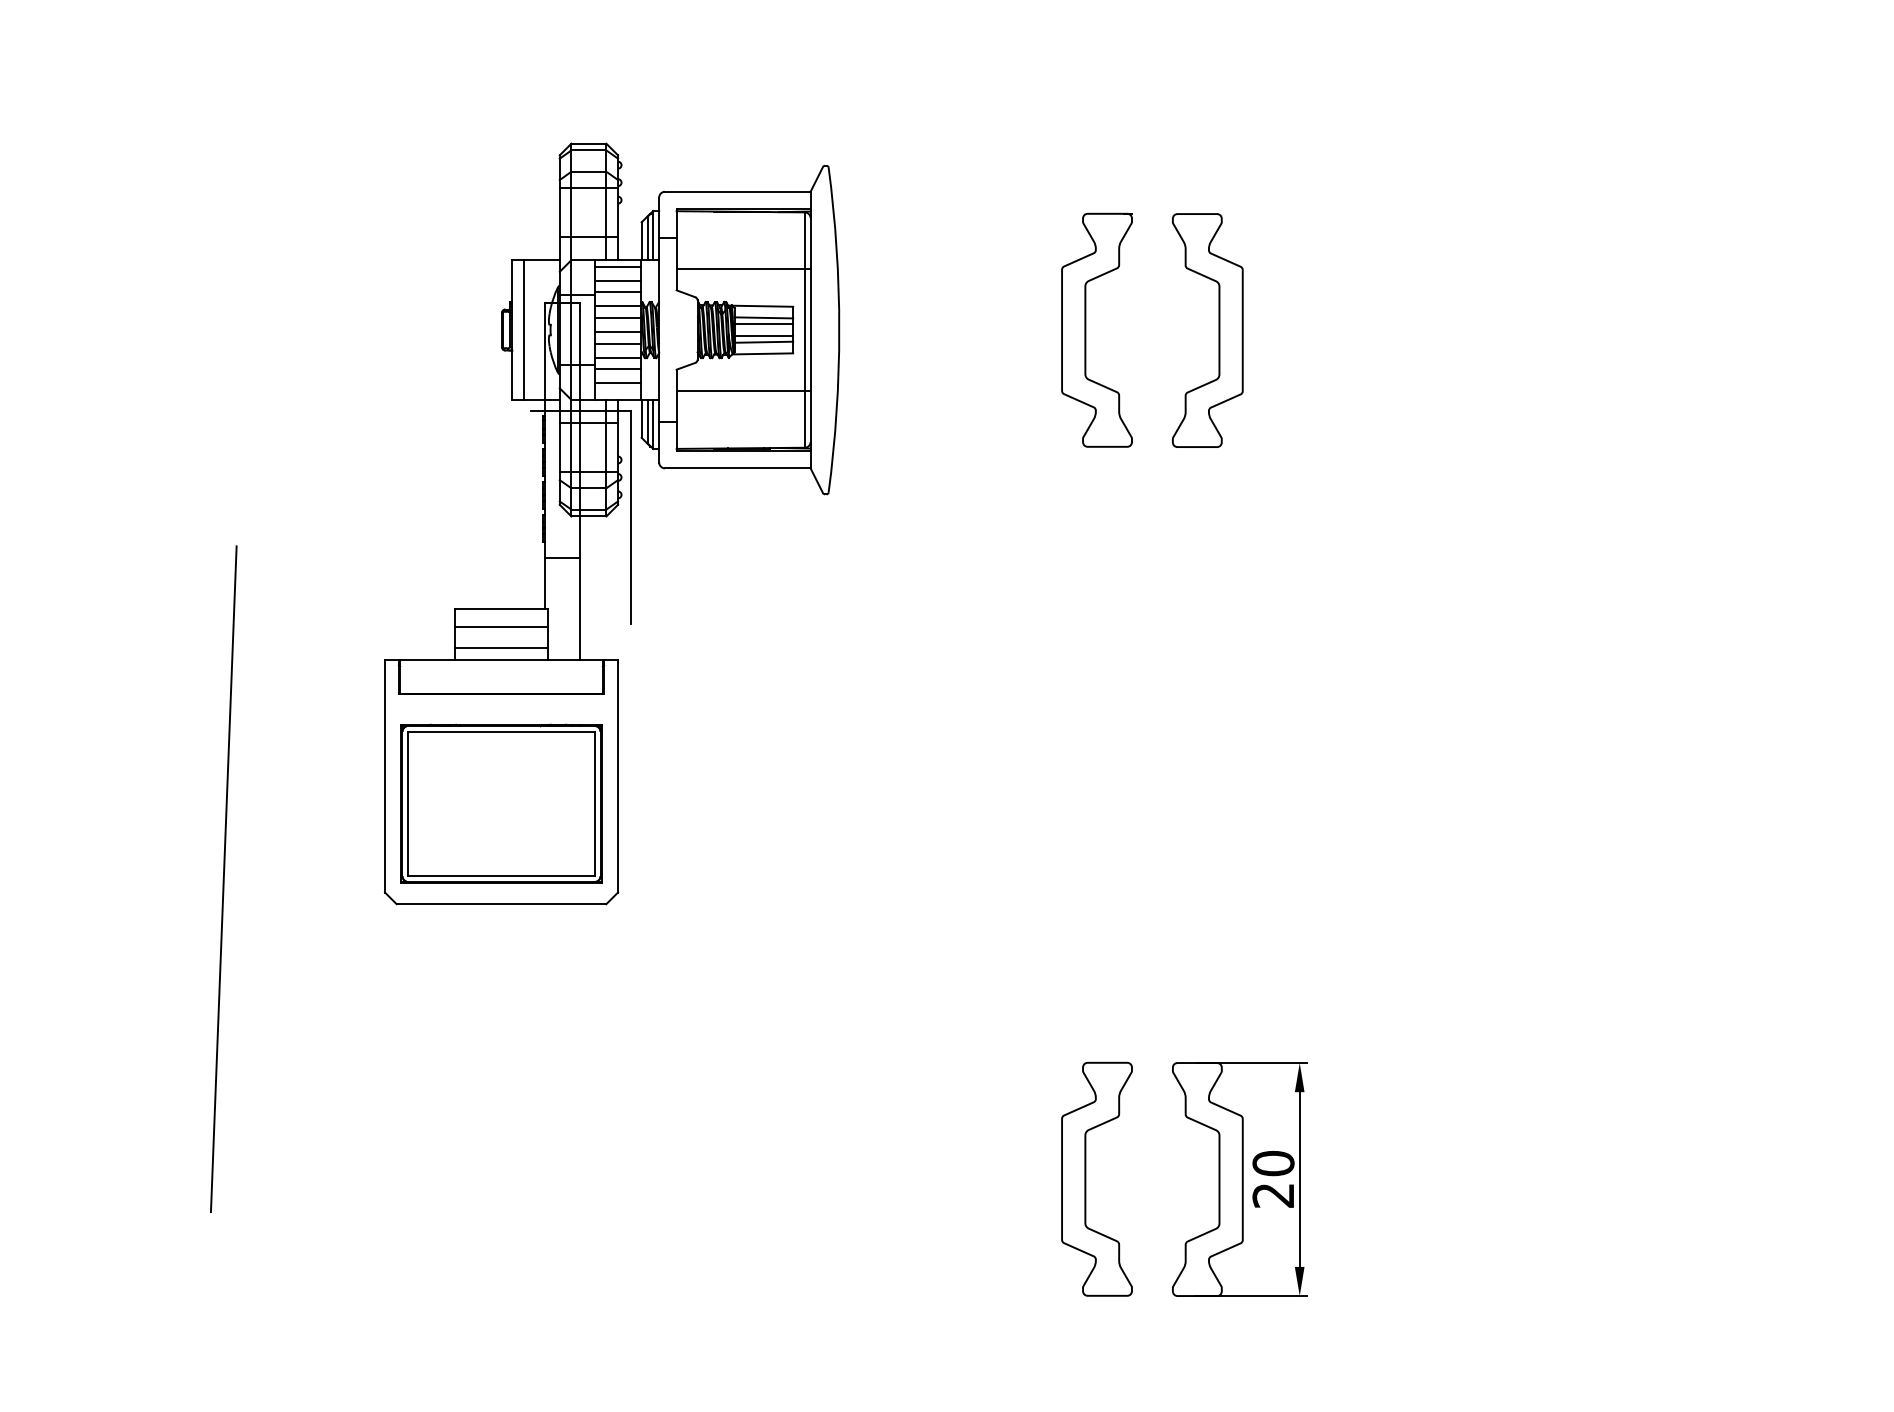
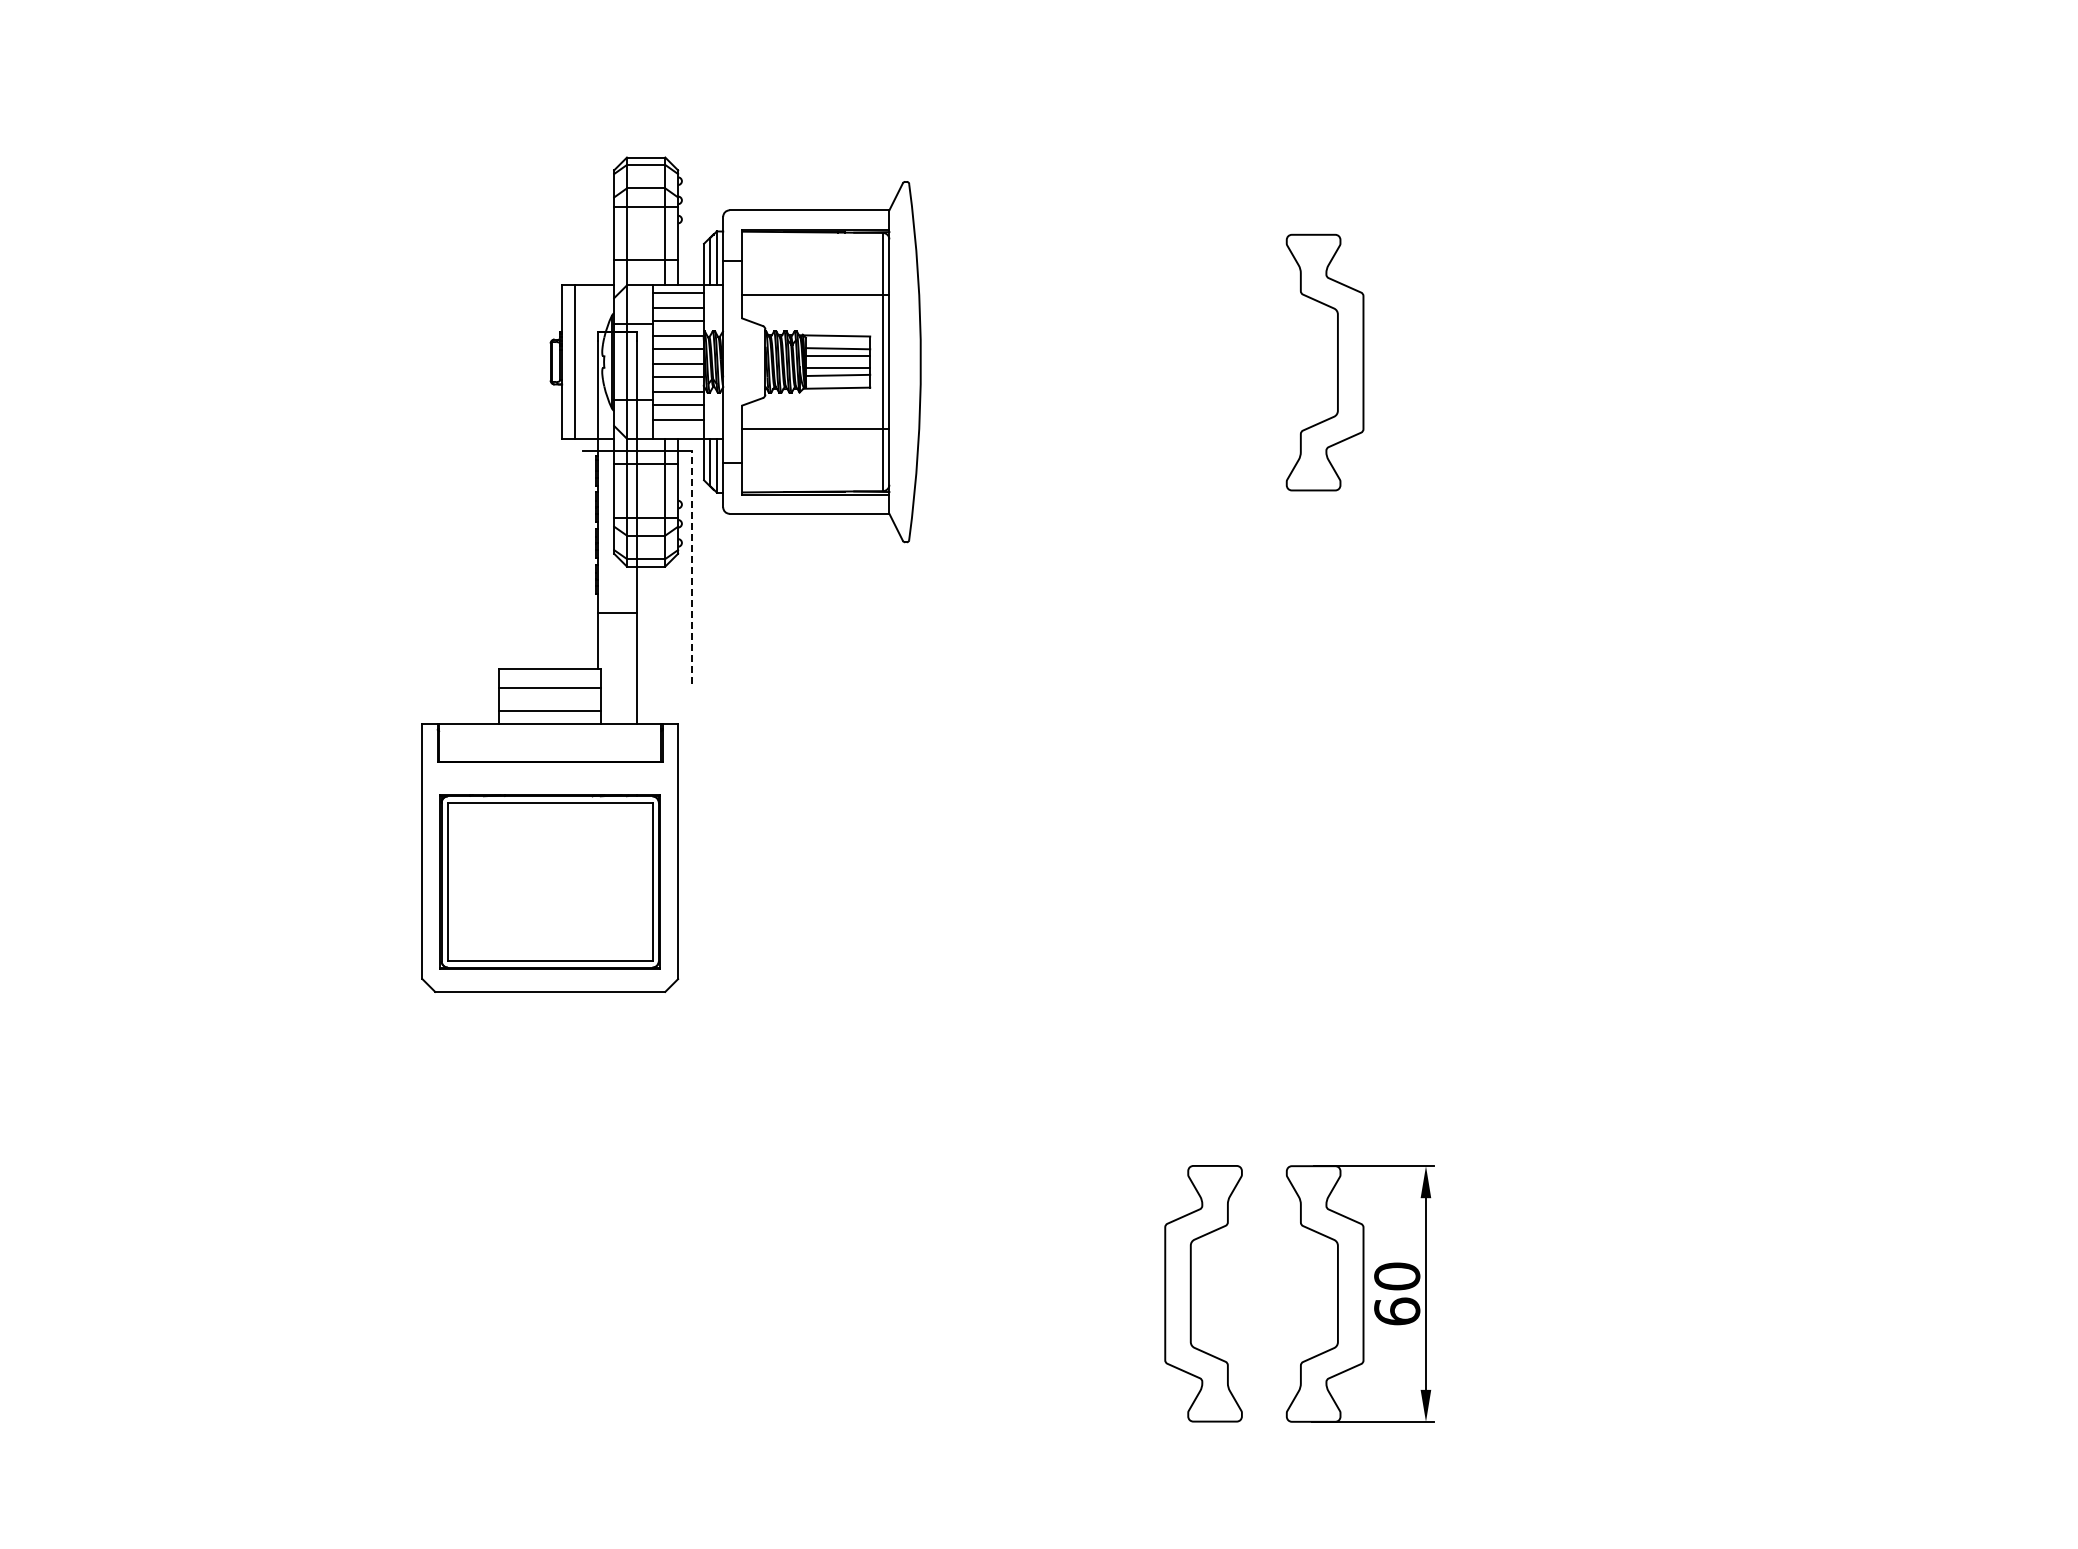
part: (1086, 330) -> (1191, 362), removed
line: (631, 517) -> (692, 567), solid -> dashed
line: (223, 879) -> (245, 964), removed
text: (1273, 1195) -> (1397, 1311), 20 -> 60

